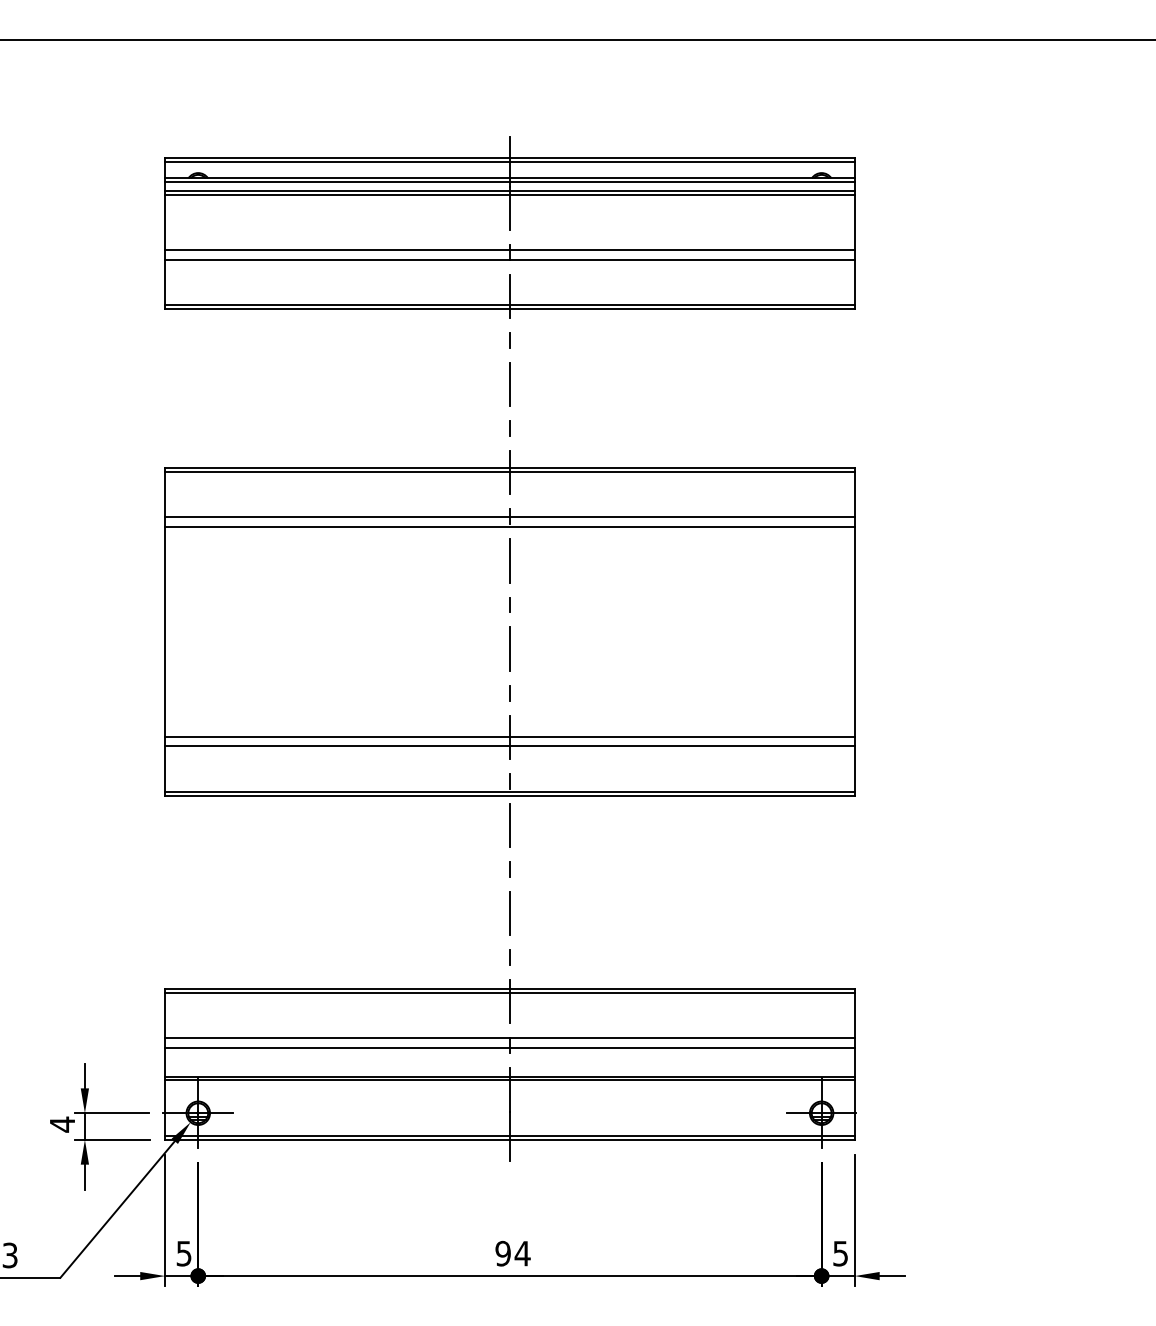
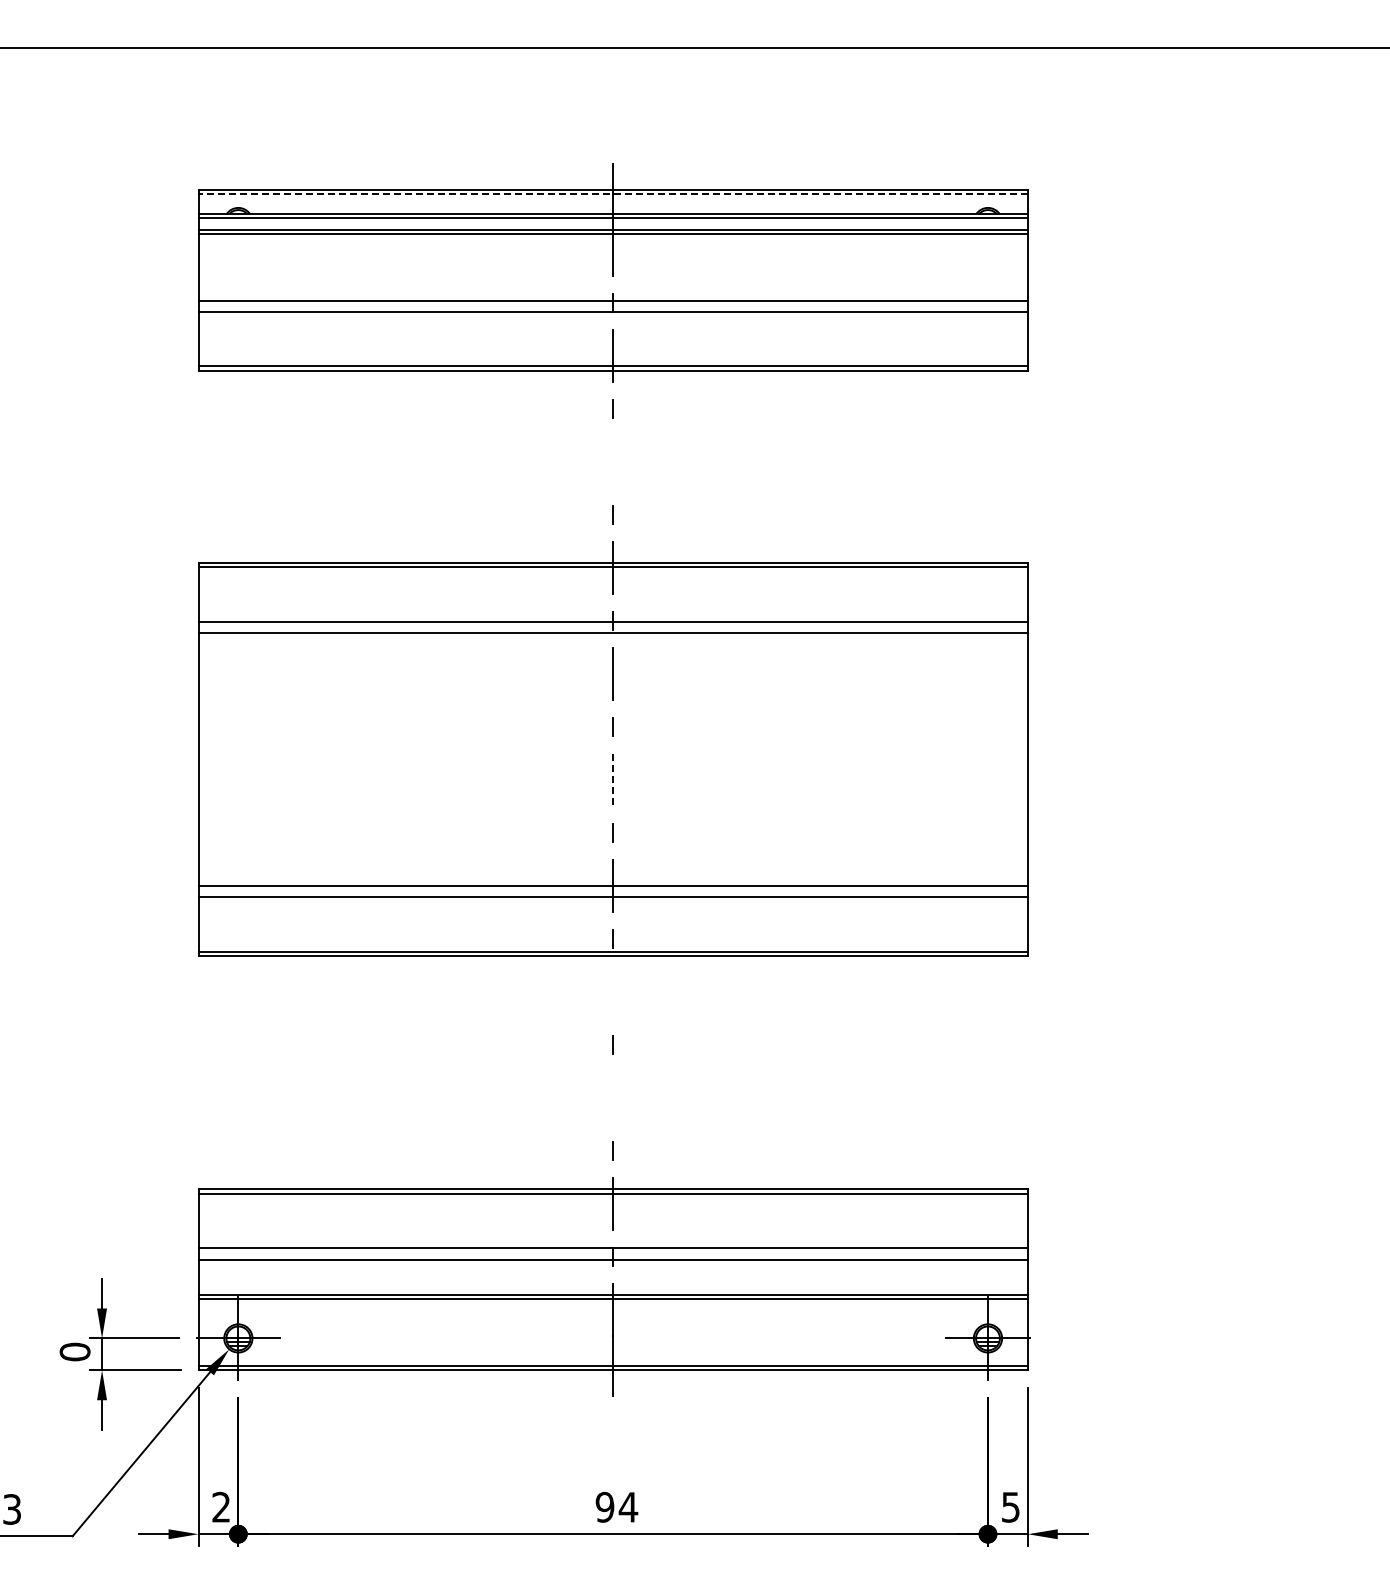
line: (510, 161) -> (613, 194), solid -> dashed
line: (510, 384) -> (613, 462), removed
line: (510, 649) -> (613, 780), solid -> dashed
line: (510, 825) -> (613, 992), removed
line: (510, 913) -> (613, 1098), removed
text: (61, 1124) -> (74, 1351), 4 -> 0
text: (183, 1253) -> (220, 1506), 5 -> 2

